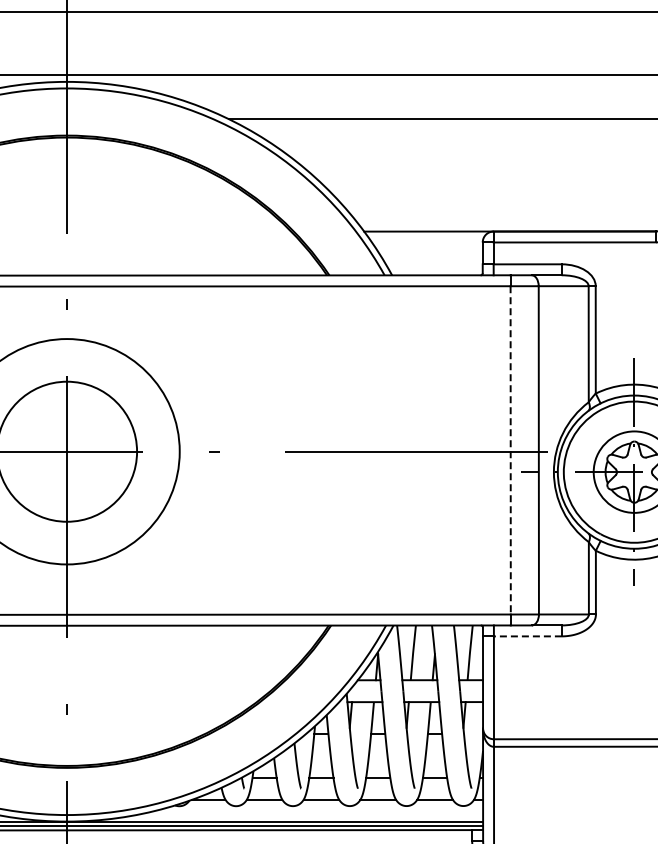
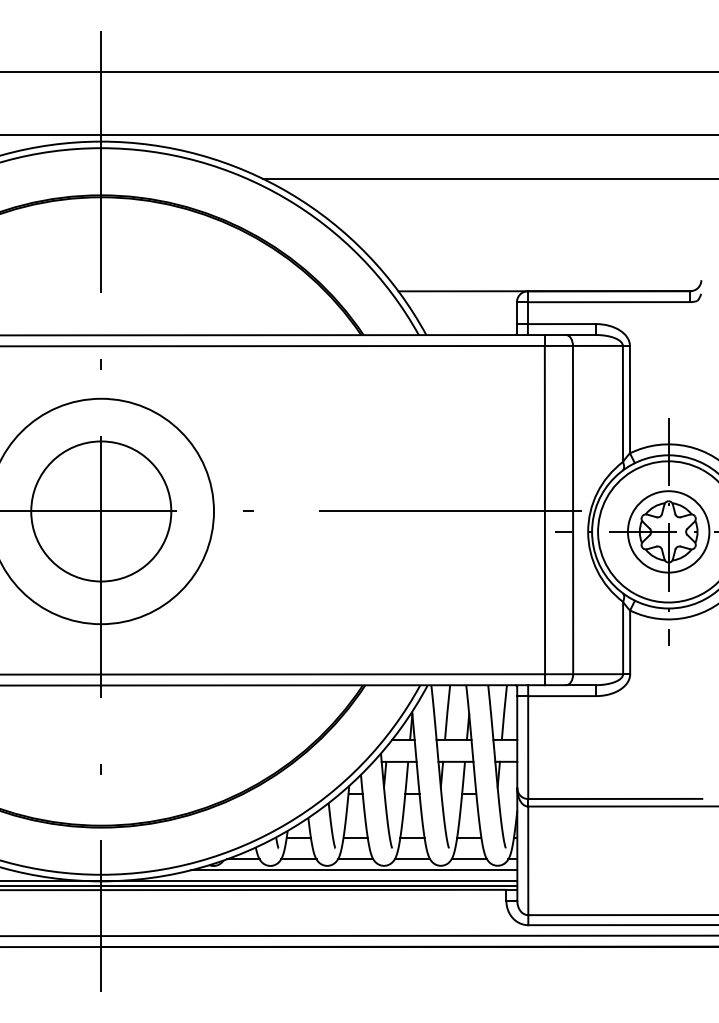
line: (510, 450) -> (544, 510), dashed -> solid
line: (528, 636) -> (562, 696), dashed -> solid
line: (319, 810) -> (353, 870), added

